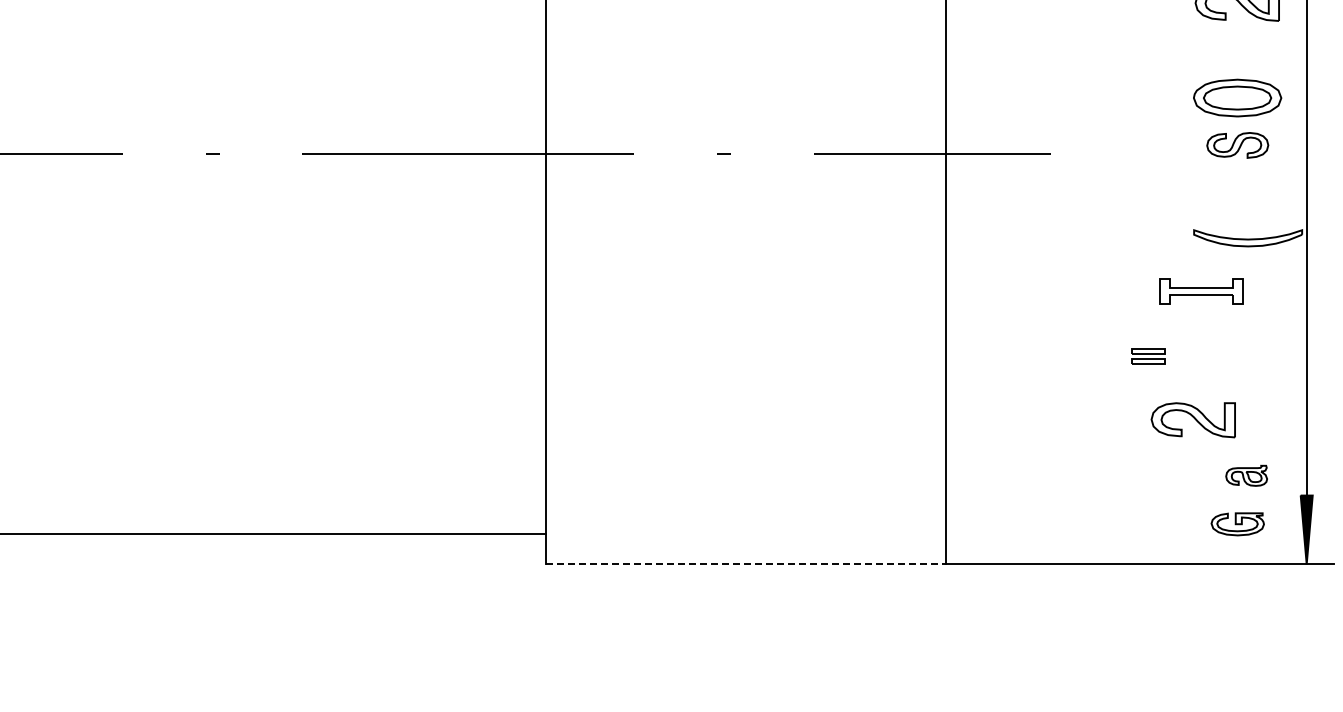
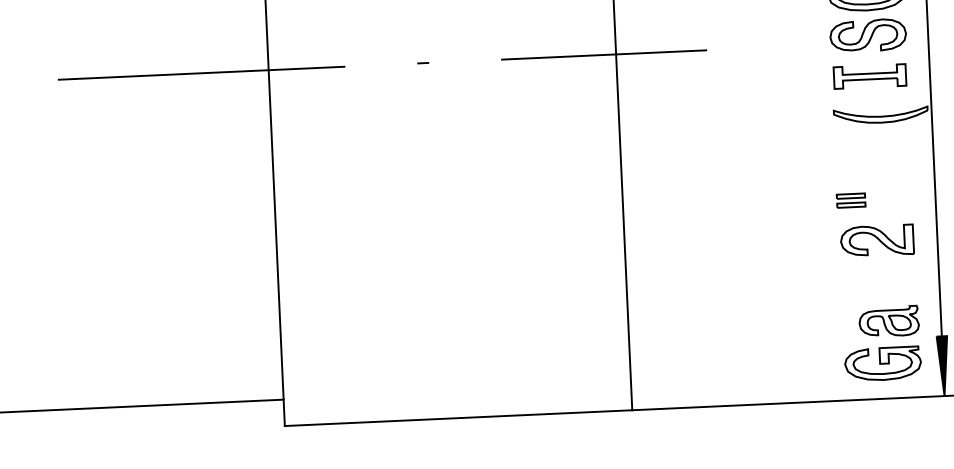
part: (1237, 145) -> (868, 35), size x1.43
part: (1201, 291) -> (869, 76), moved
part: (1148, 356) -> (851, 200), moved
part: (1192, 420) -> (876, 241), moved
part: (1246, 475) -> (888, 321), size x1.67
part: (1237, 524) -> (883, 364), size x1.67
line: (746, 564) -> (458, 418), dashed -> solid

